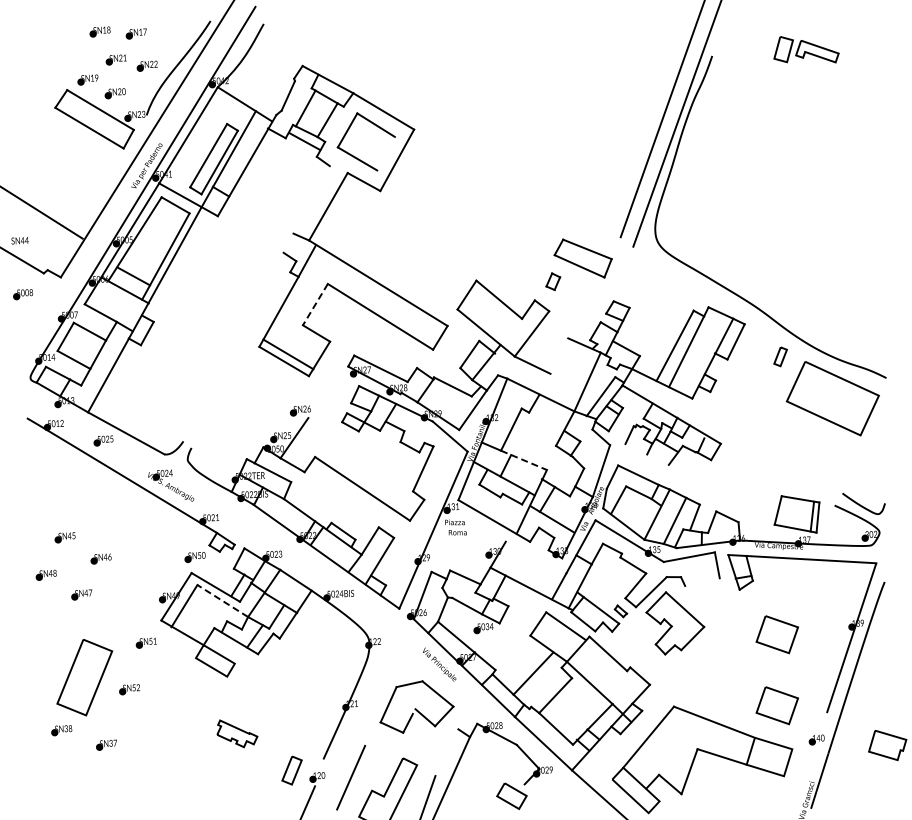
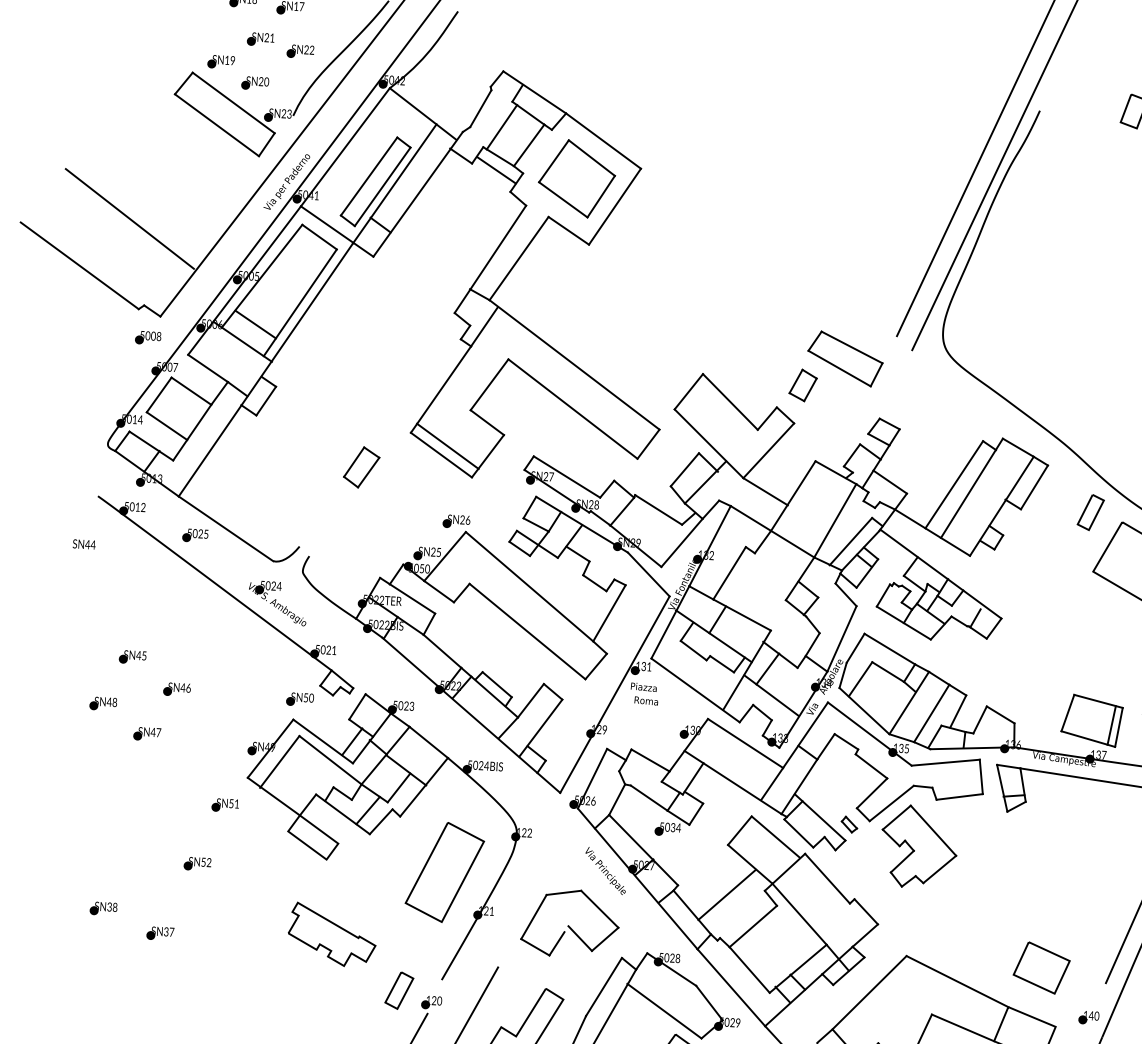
line: (385, 153) -> (600, 196), added
line: (306, 209) -> (490, 259), added
text: (19, 240) -> (83, 544), moved
part: (553, 281) -> (803, 385), size x1.43
part: (23, 294) -> (148, 337), moved
line: (315, 305) -> (489, 385), dashed -> solid
part: (780, 356) -> (1090, 512), size x1.43
line: (553, 366) -> (792, 496), added
part: (224, 376) -> (361, 467), added
line: (360, 454) -> (529, 586), added
line: (646, 454) -> (902, 623), added
line: (523, 460) -> (741, 615), dashed -> solid
line: (535, 557) -> (744, 743), added
line: (702, 581) -> (959, 796), added
line: (222, 601) -> (330, 760), dashed -> solid
part: (776, 634) -> (1049, 874), removed
part: (84, 677) -> (444, 872), moved
part: (237, 733) -> (332, 935), size x1.67
line: (446, 752) -> (603, 986), added
line: (494, 766) -> (664, 1011), added

